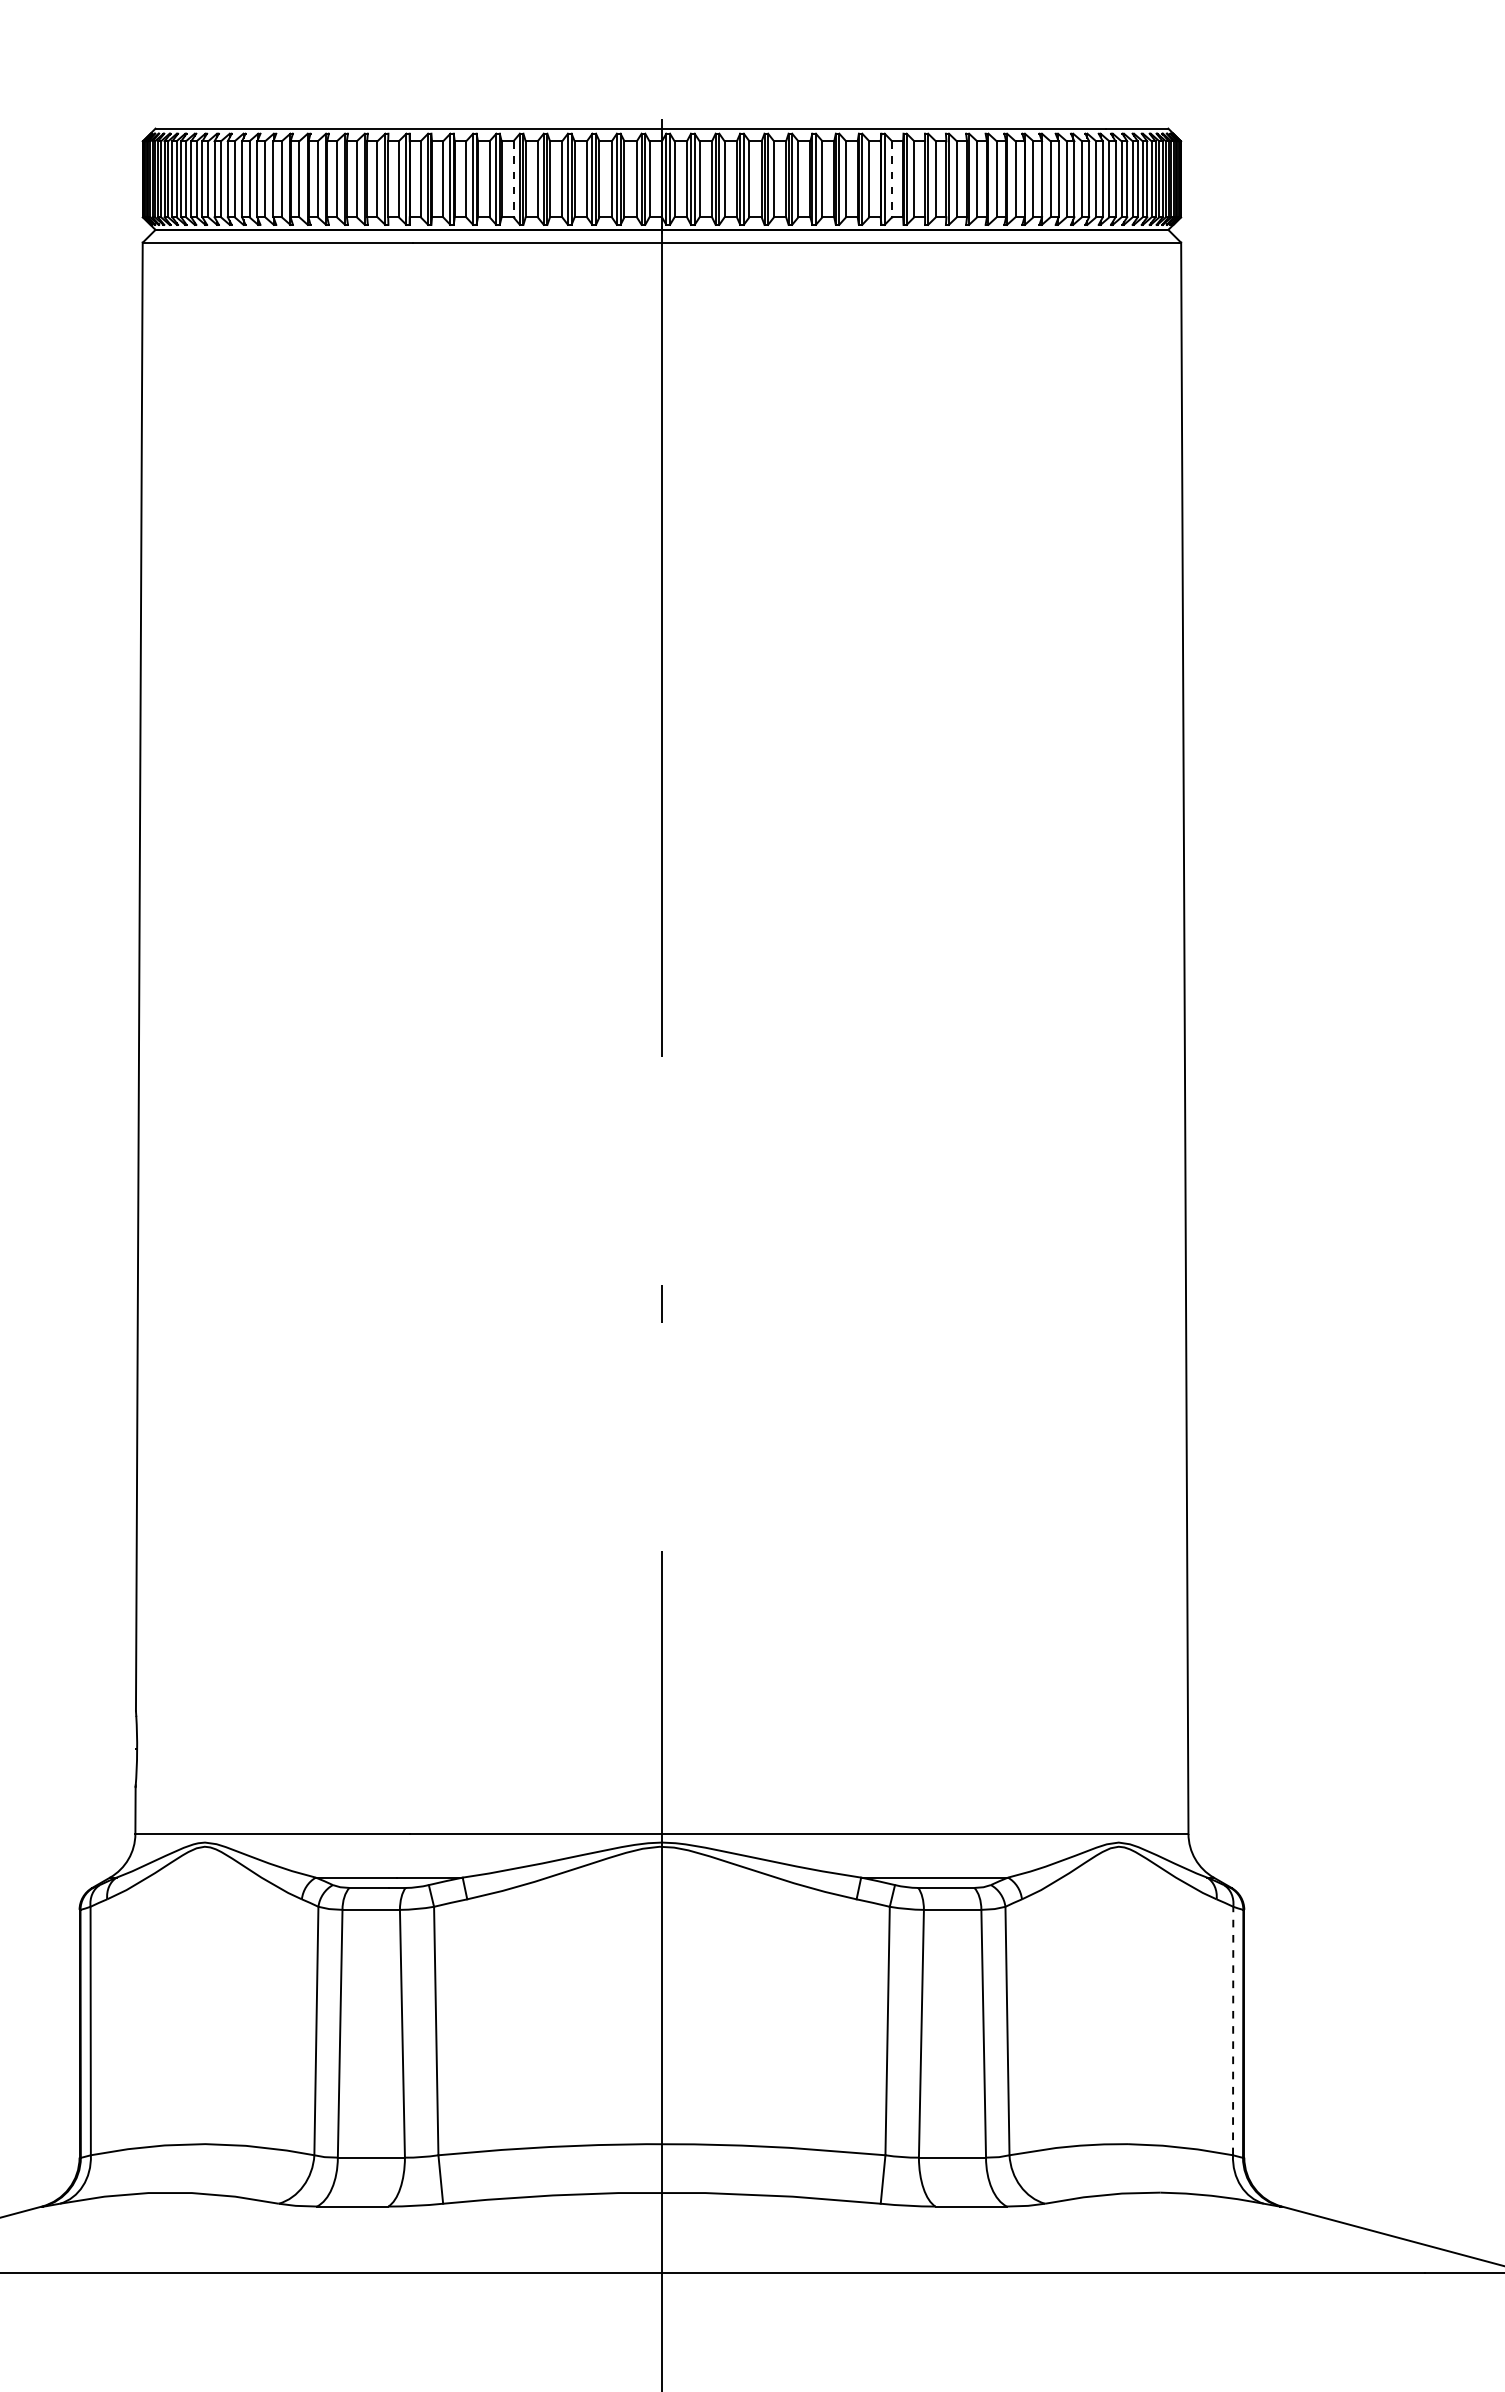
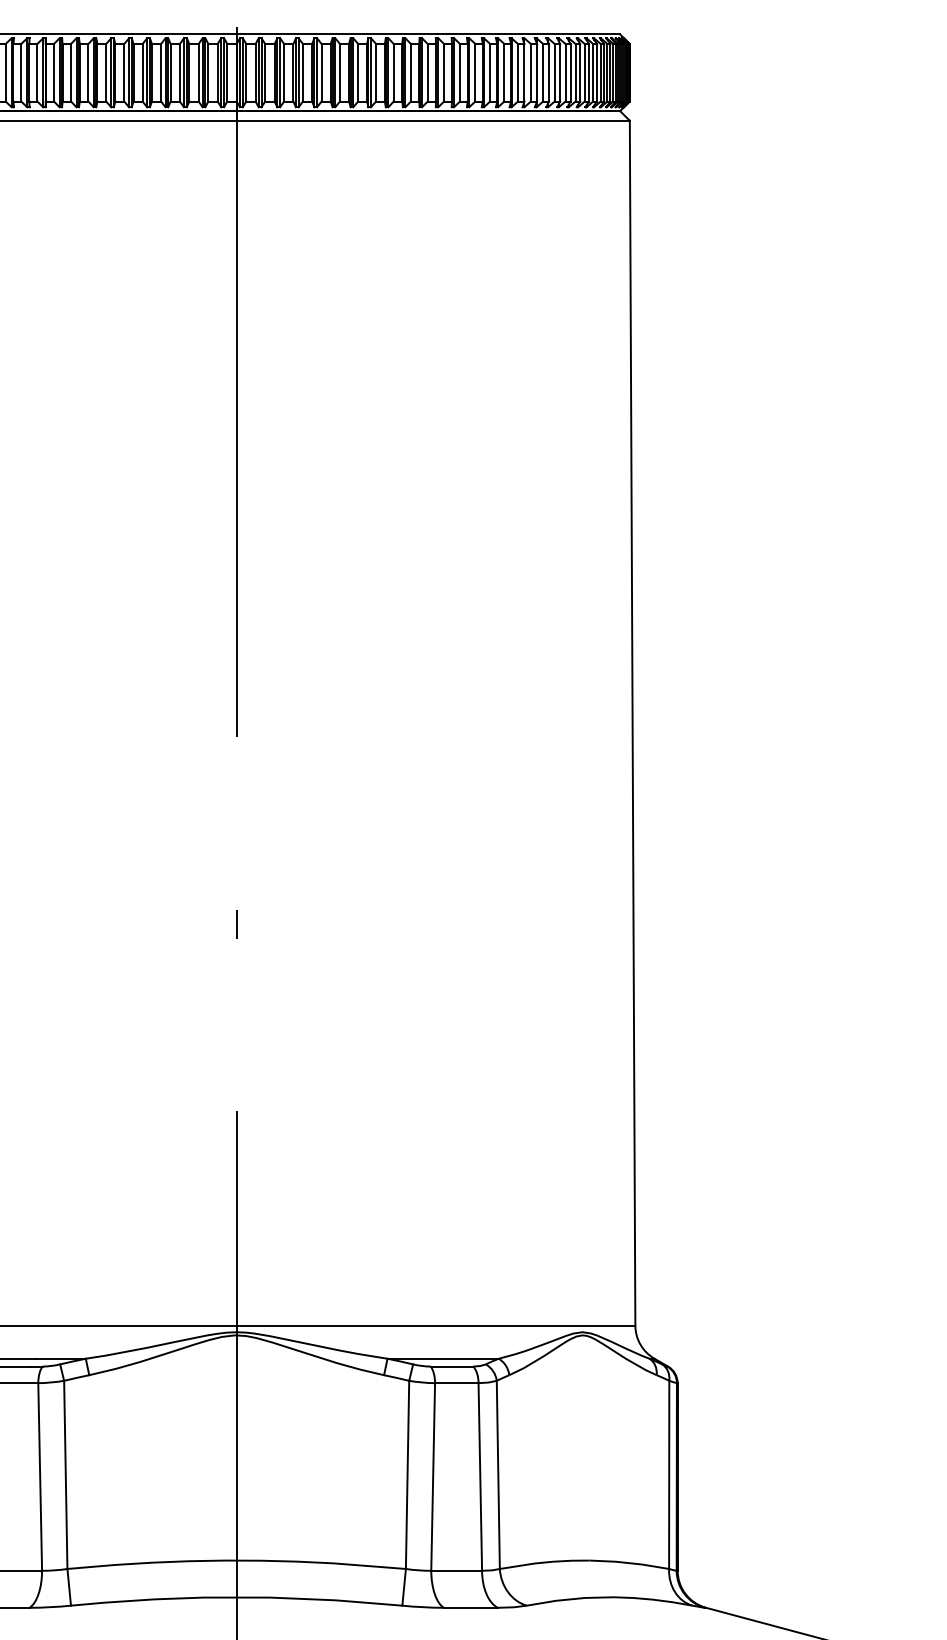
line: (513, 179) -> (124, 72), dashed -> solid
line: (892, 179) -> (411, 72), dashed -> solid
line: (1233, 2030) -> (669, 1474), dashed -> solid

